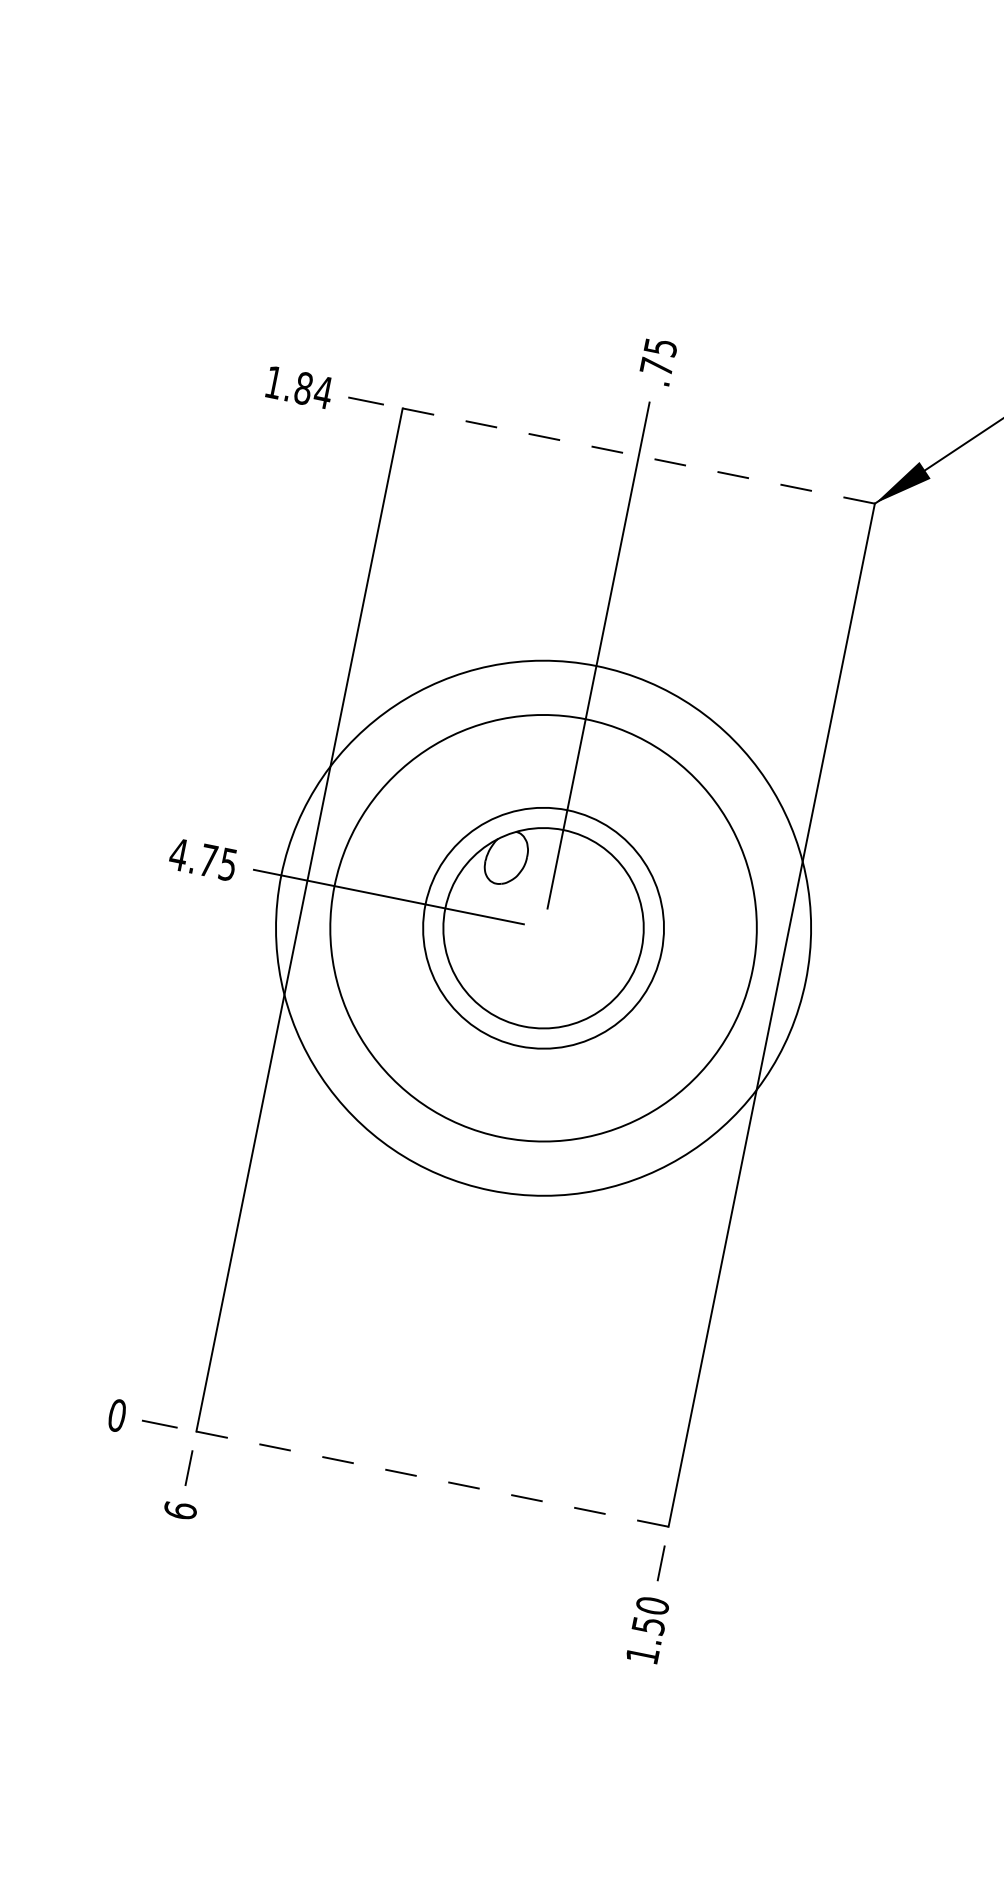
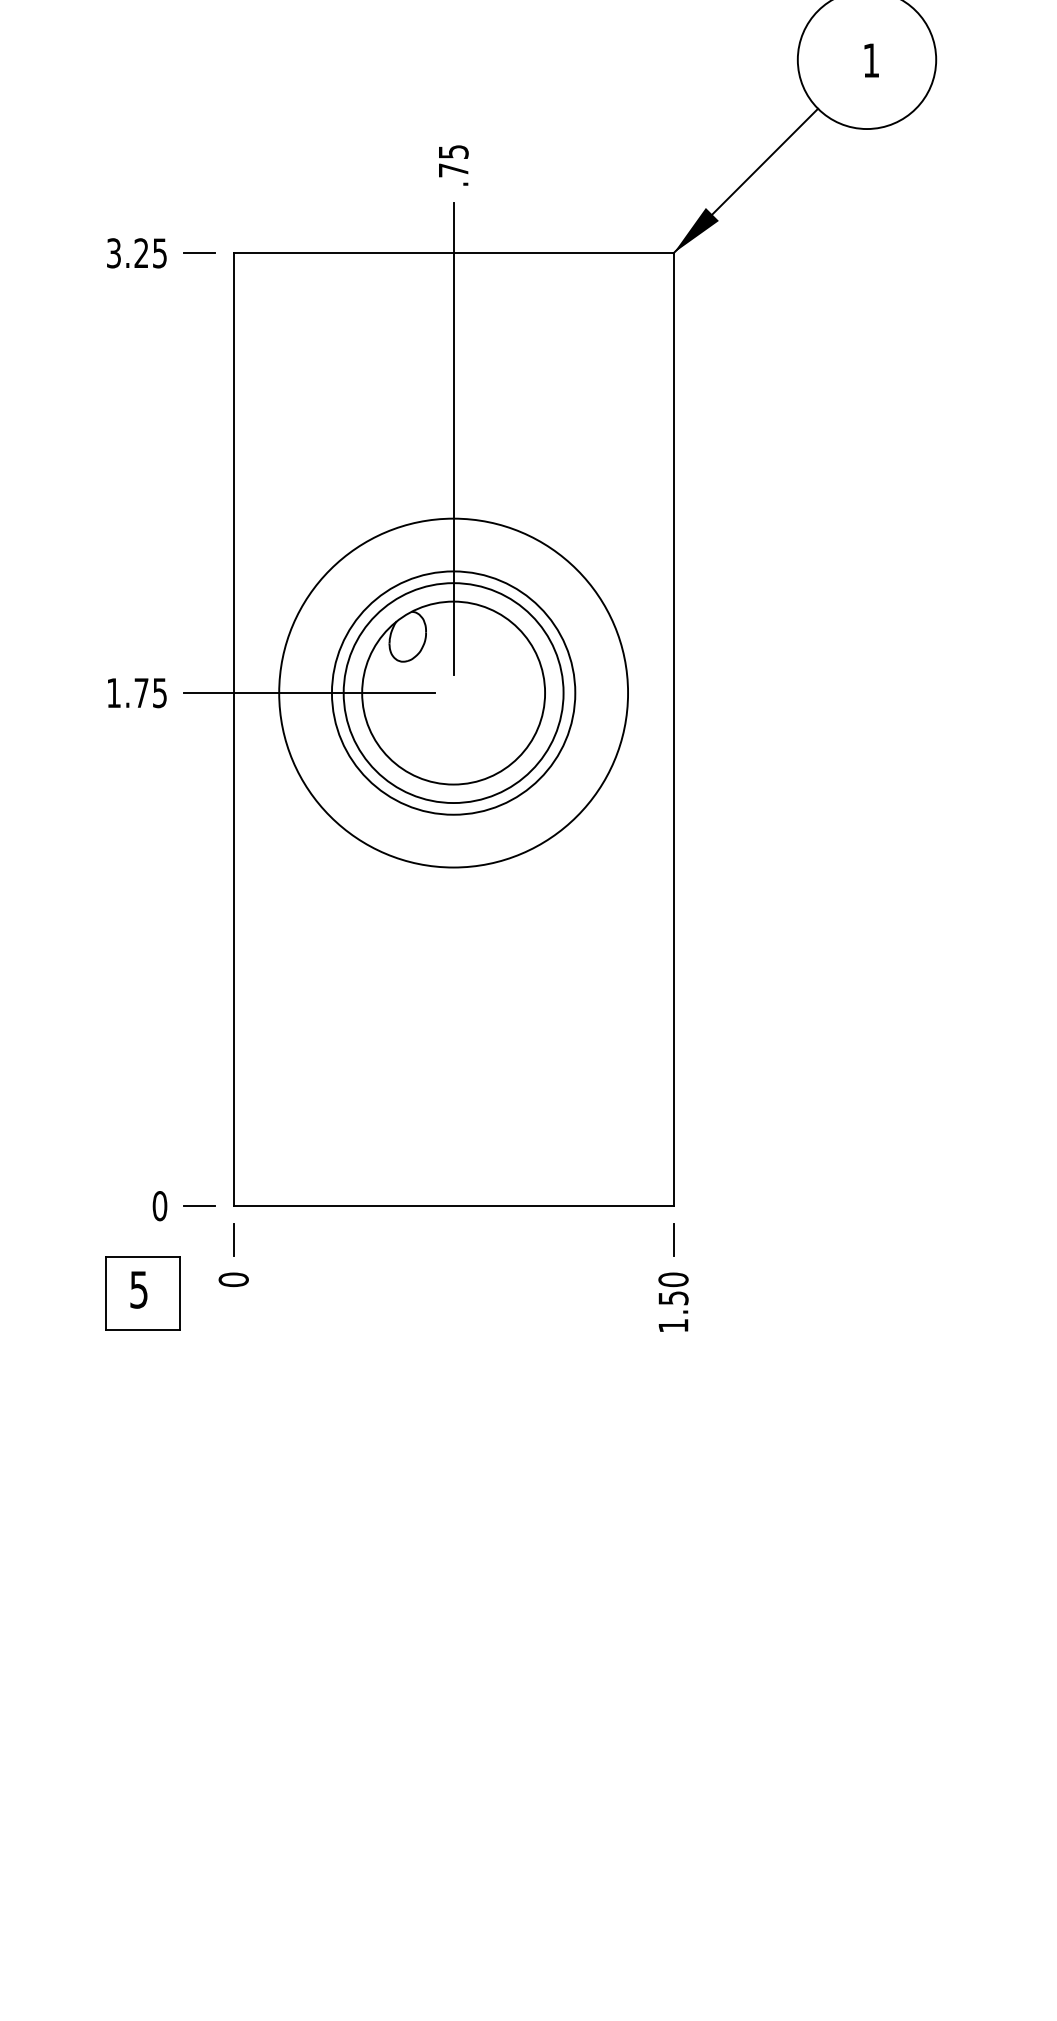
text: (299, 387) -> (137, 253), 1.84 -> 3.25
line: (638, 456) -> (453, 253), dashed -> solid
text: (178, 853) -> (113, 692), 4.75 -> 1.75
circle: (543, 927) -> (453, 692), size x0.62
circle: (543, 927) -> (453, 692), size x0.71
line: (432, 1479) -> (453, 1206), dashed -> solid
part: (79, 1505) -> (142, 1293), added
text: (180, 1510) -> (233, 1279), 6 -> 0

